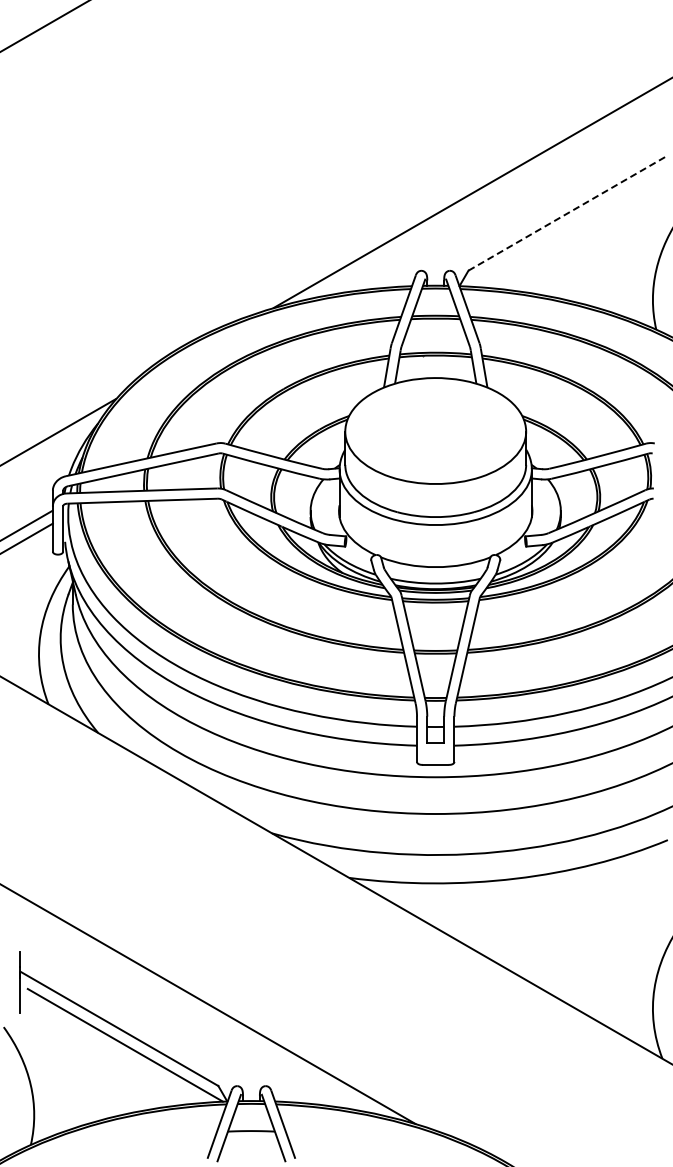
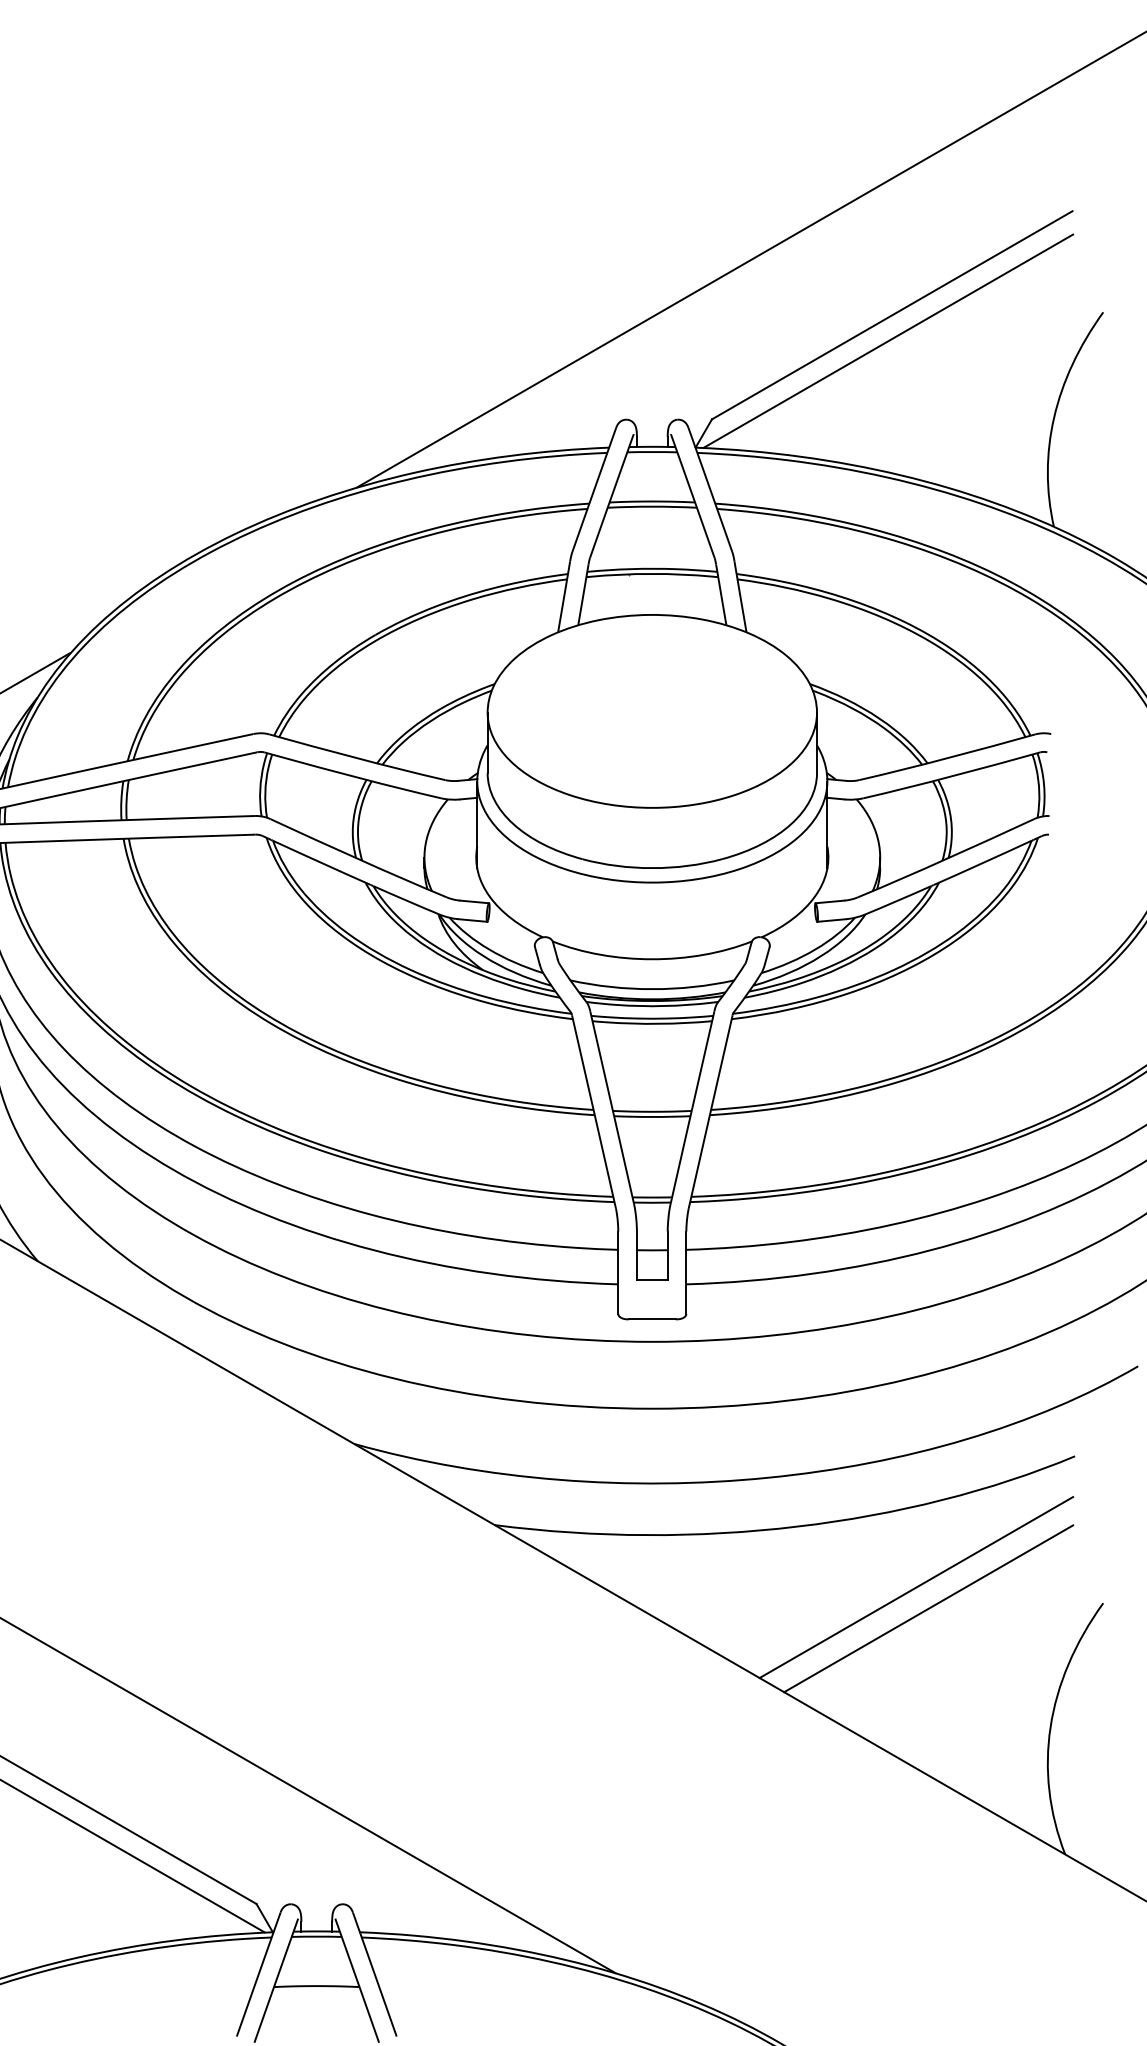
line: (567, 213) -> (892, 315), dashed -> solid
line: (564, 227) -> (886, 340), added
line: (580, 911) -> (915, 1586), added
line: (587, 923) -> (928, 1608), added

